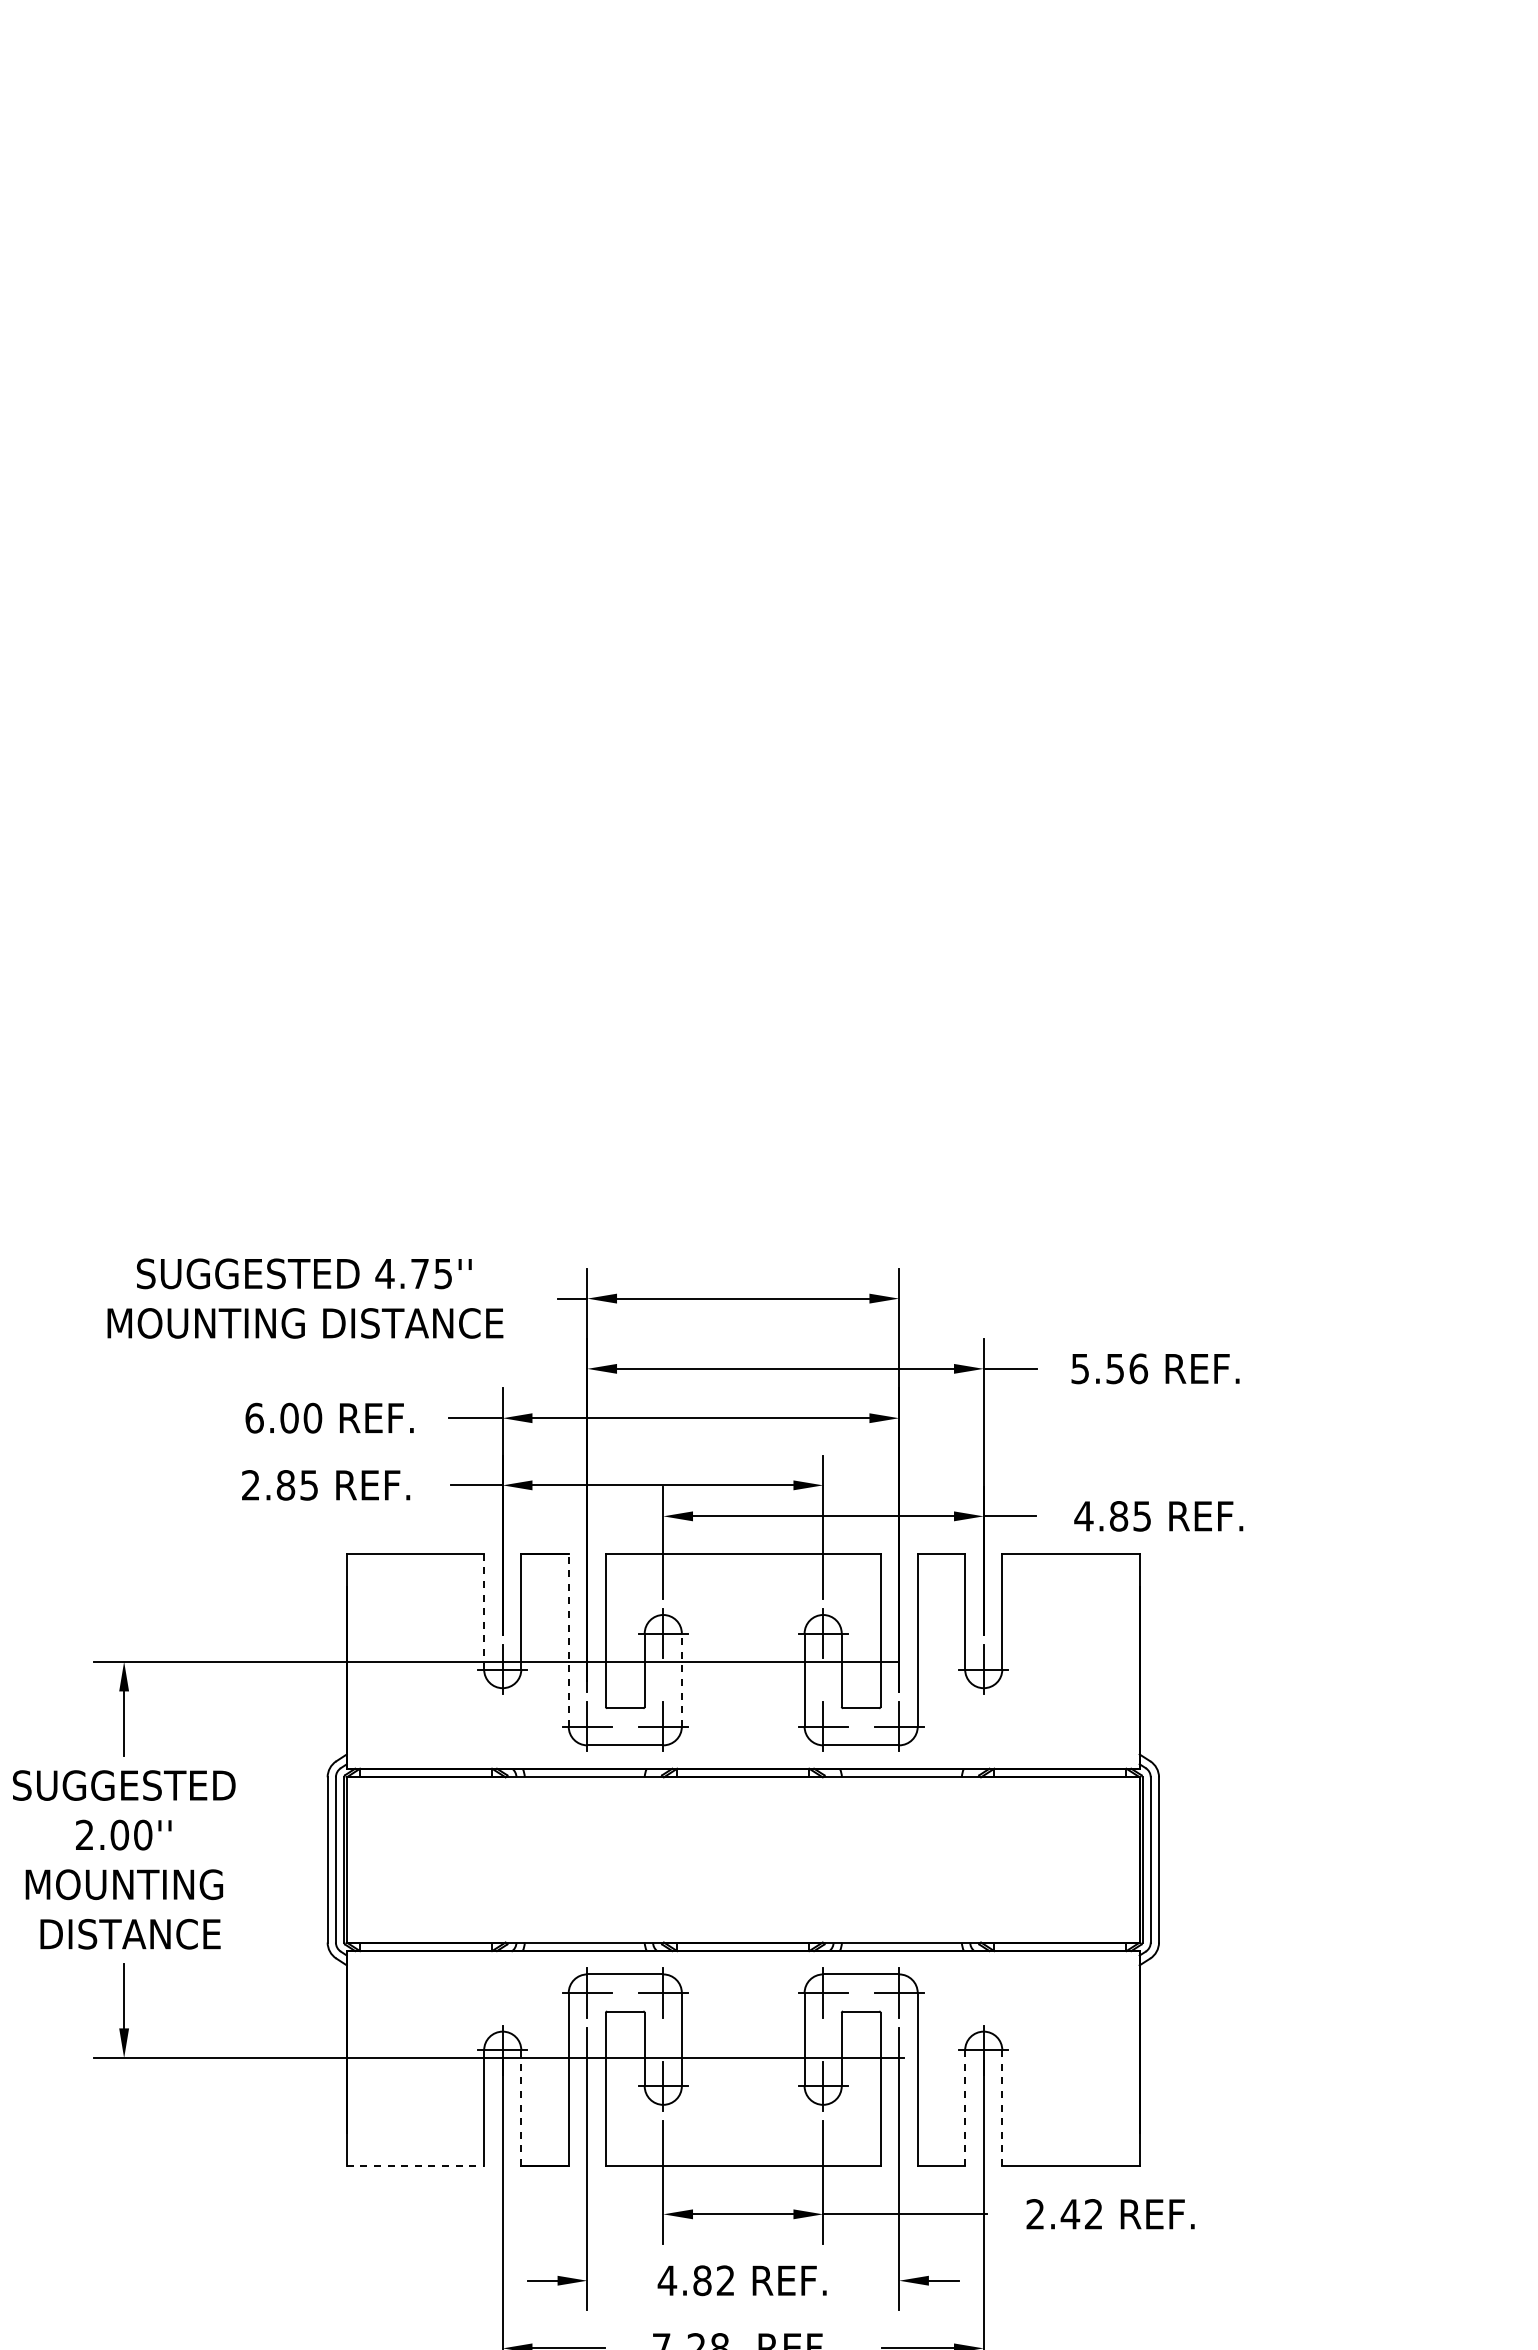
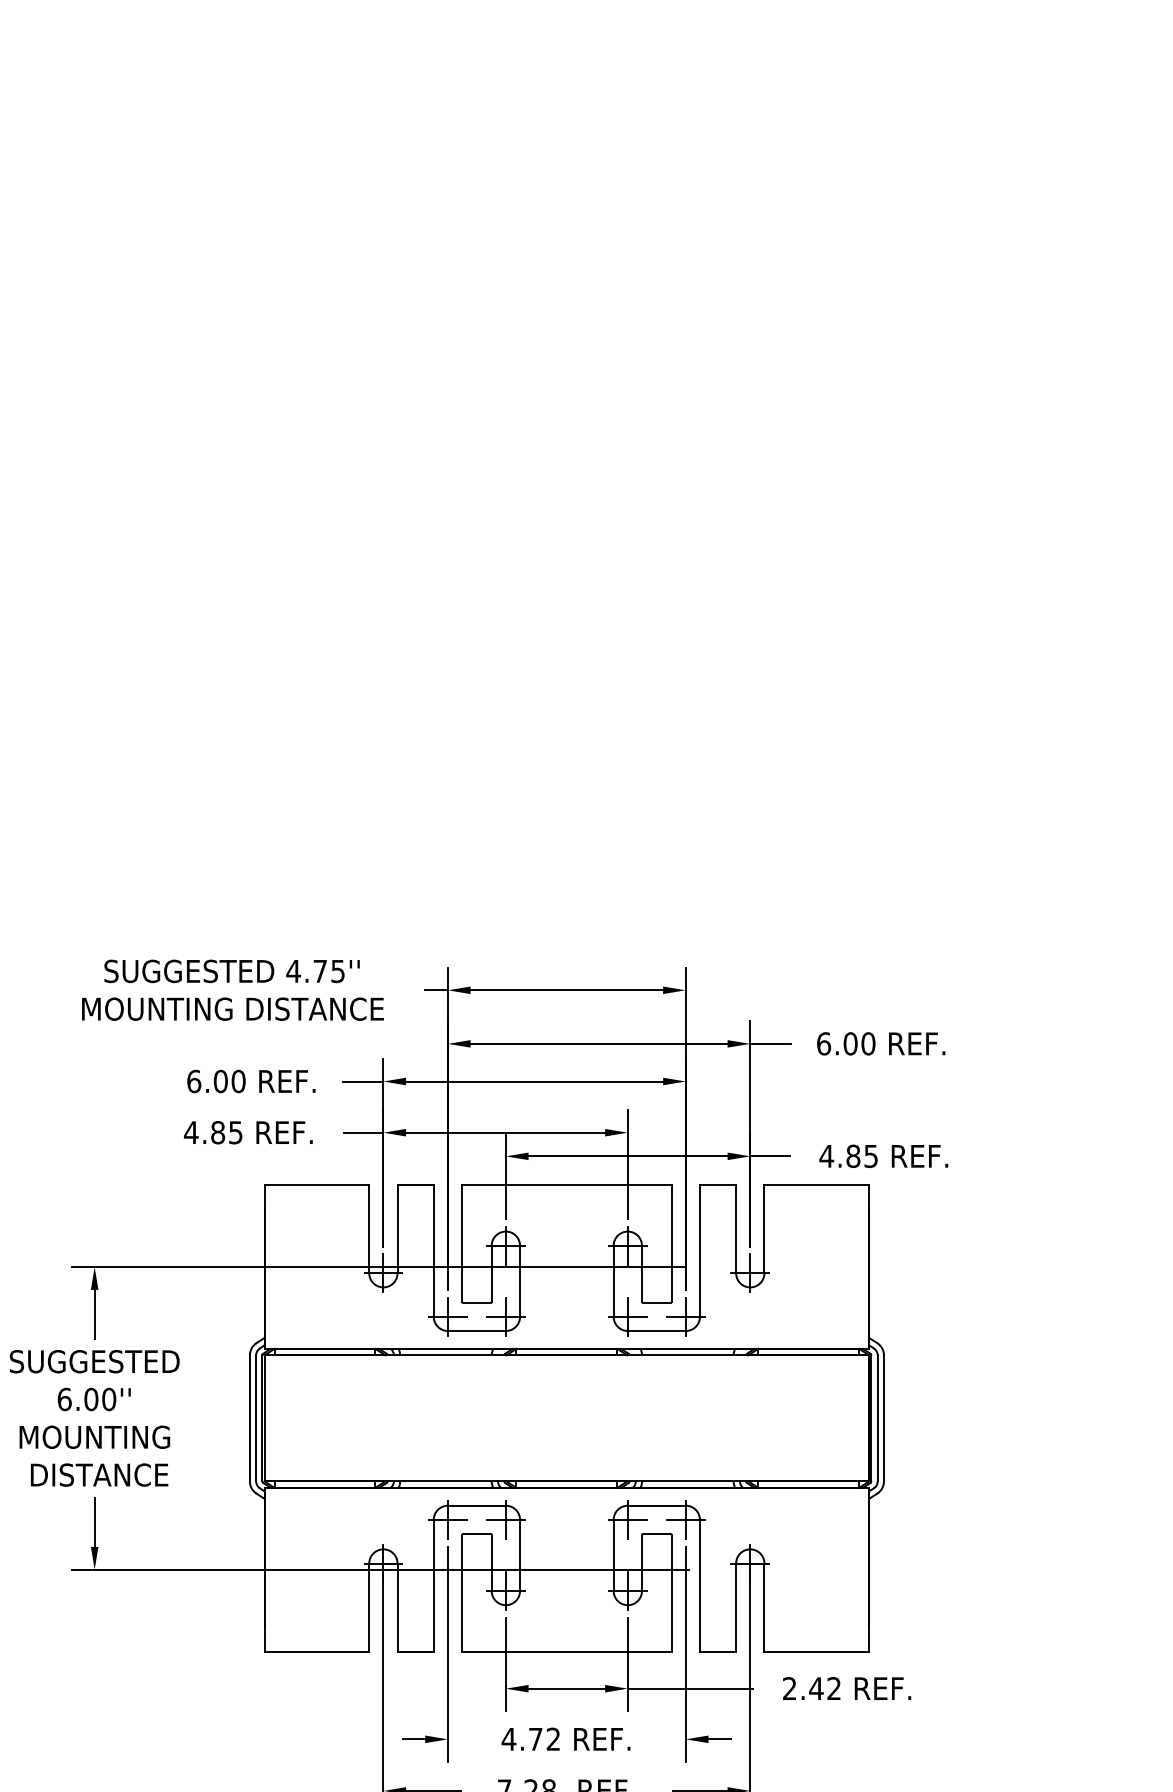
text: (1109, 1368) -> (846, 1043), 5.56 -> 6.00
text: (250, 1485) -> (191, 1132), 2.85 -> 4.85
line: (484, 1611) -> (369, 1228), dashed -> solid
line: (568, 1639) -> (433, 1250), dashed -> solid
line: (681, 1680) -> (519, 1281), dashed -> solid
text: (84, 1834) -> (64, 1399), 2.00'' -> 6.00''
line: (521, 2108) -> (397, 1607), dashed -> solid
line: (965, 2108) -> (736, 1607), dashed -> solid
line: (1002, 2108) -> (764, 1607), dashed -> solid
line: (415, 2165) -> (316, 1651), dashed -> solid
text: (702, 2280) -> (535, 1739), 4.82 -> 4.72

